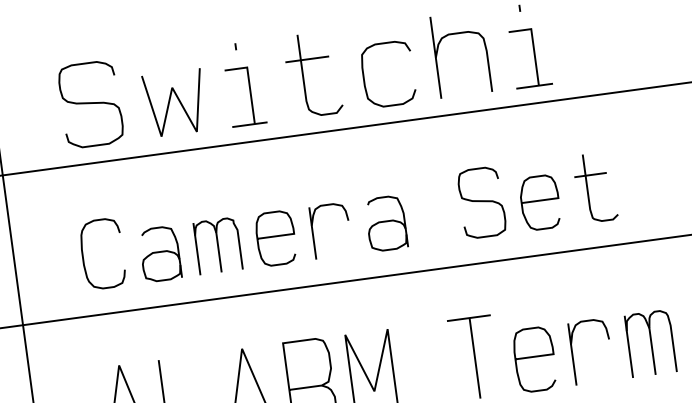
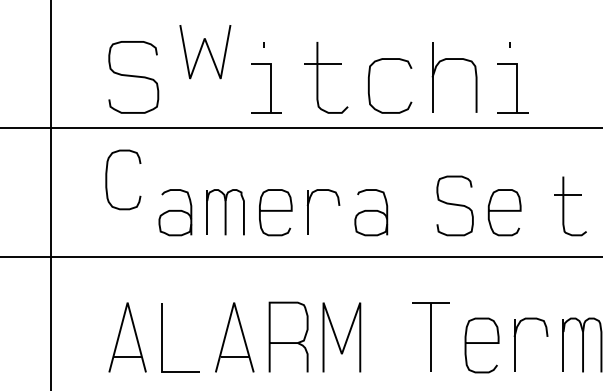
curve: (178, 102) -> (208, 51), moved
part: (595, 187) -> (570, 206), moved
curve: (84, 255) -> (107, 179), moved

